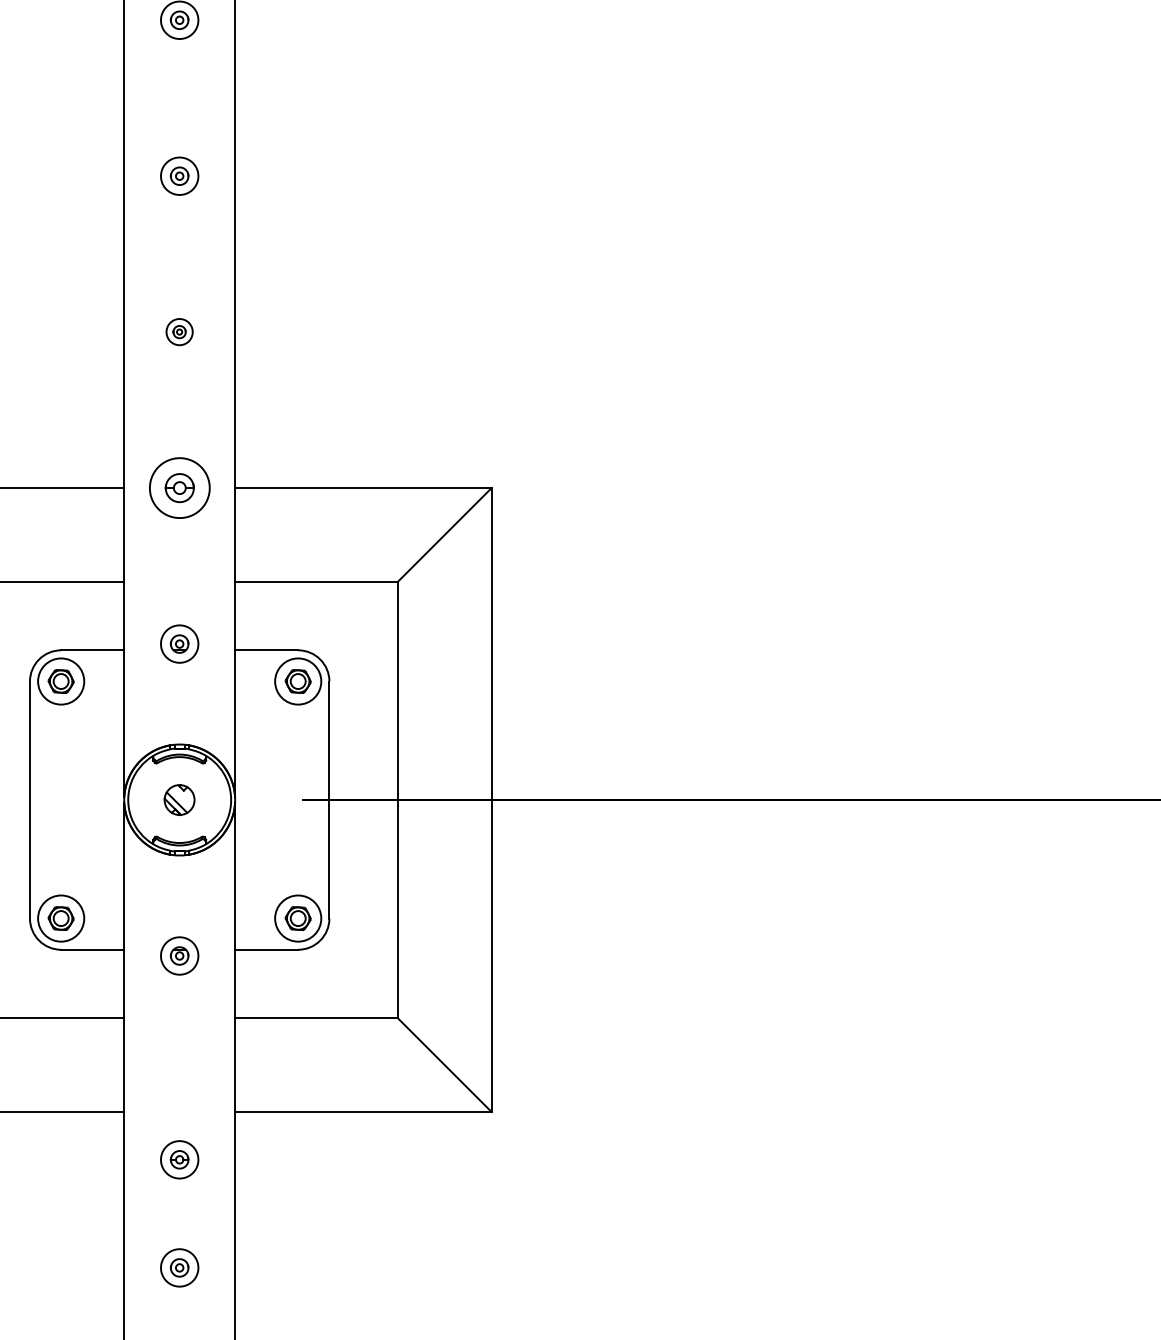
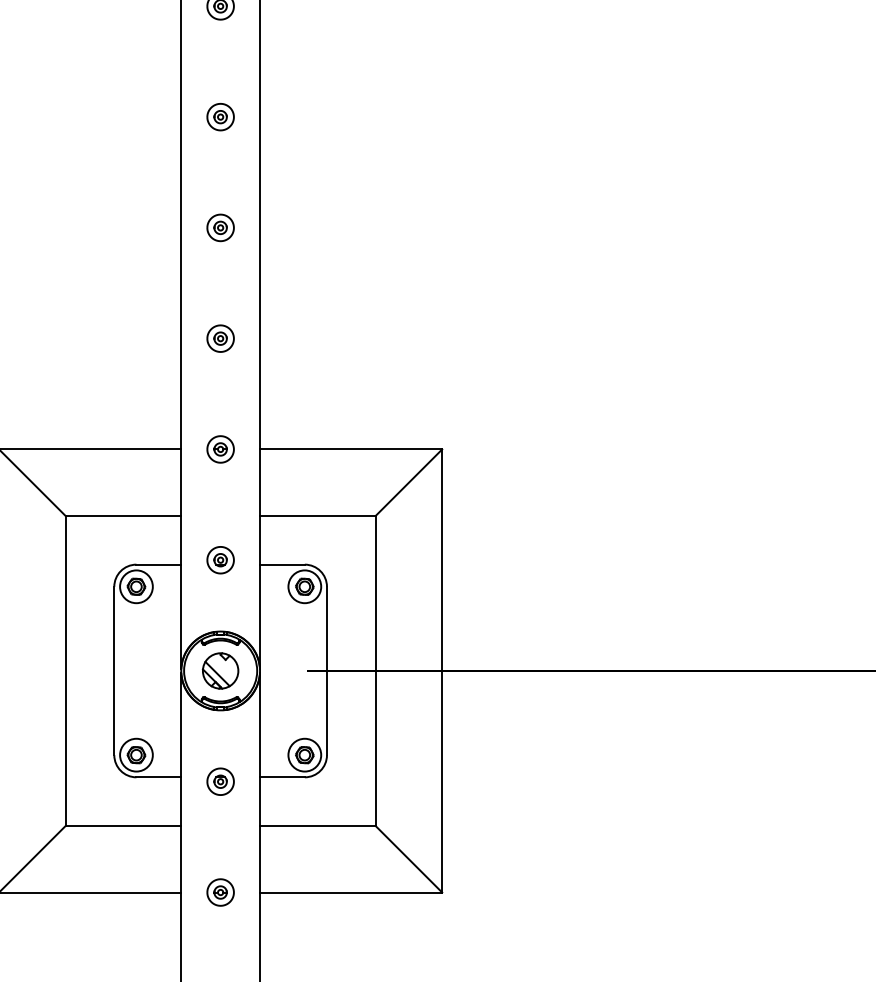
part: (179, 331) -> (220, 338), size x1.43
part: (179, 488) -> (220, 449), size x0.62
part: (179, 799) -> (220, 670), size x1.67
part: (179, 1159) -> (220, 892), moved

